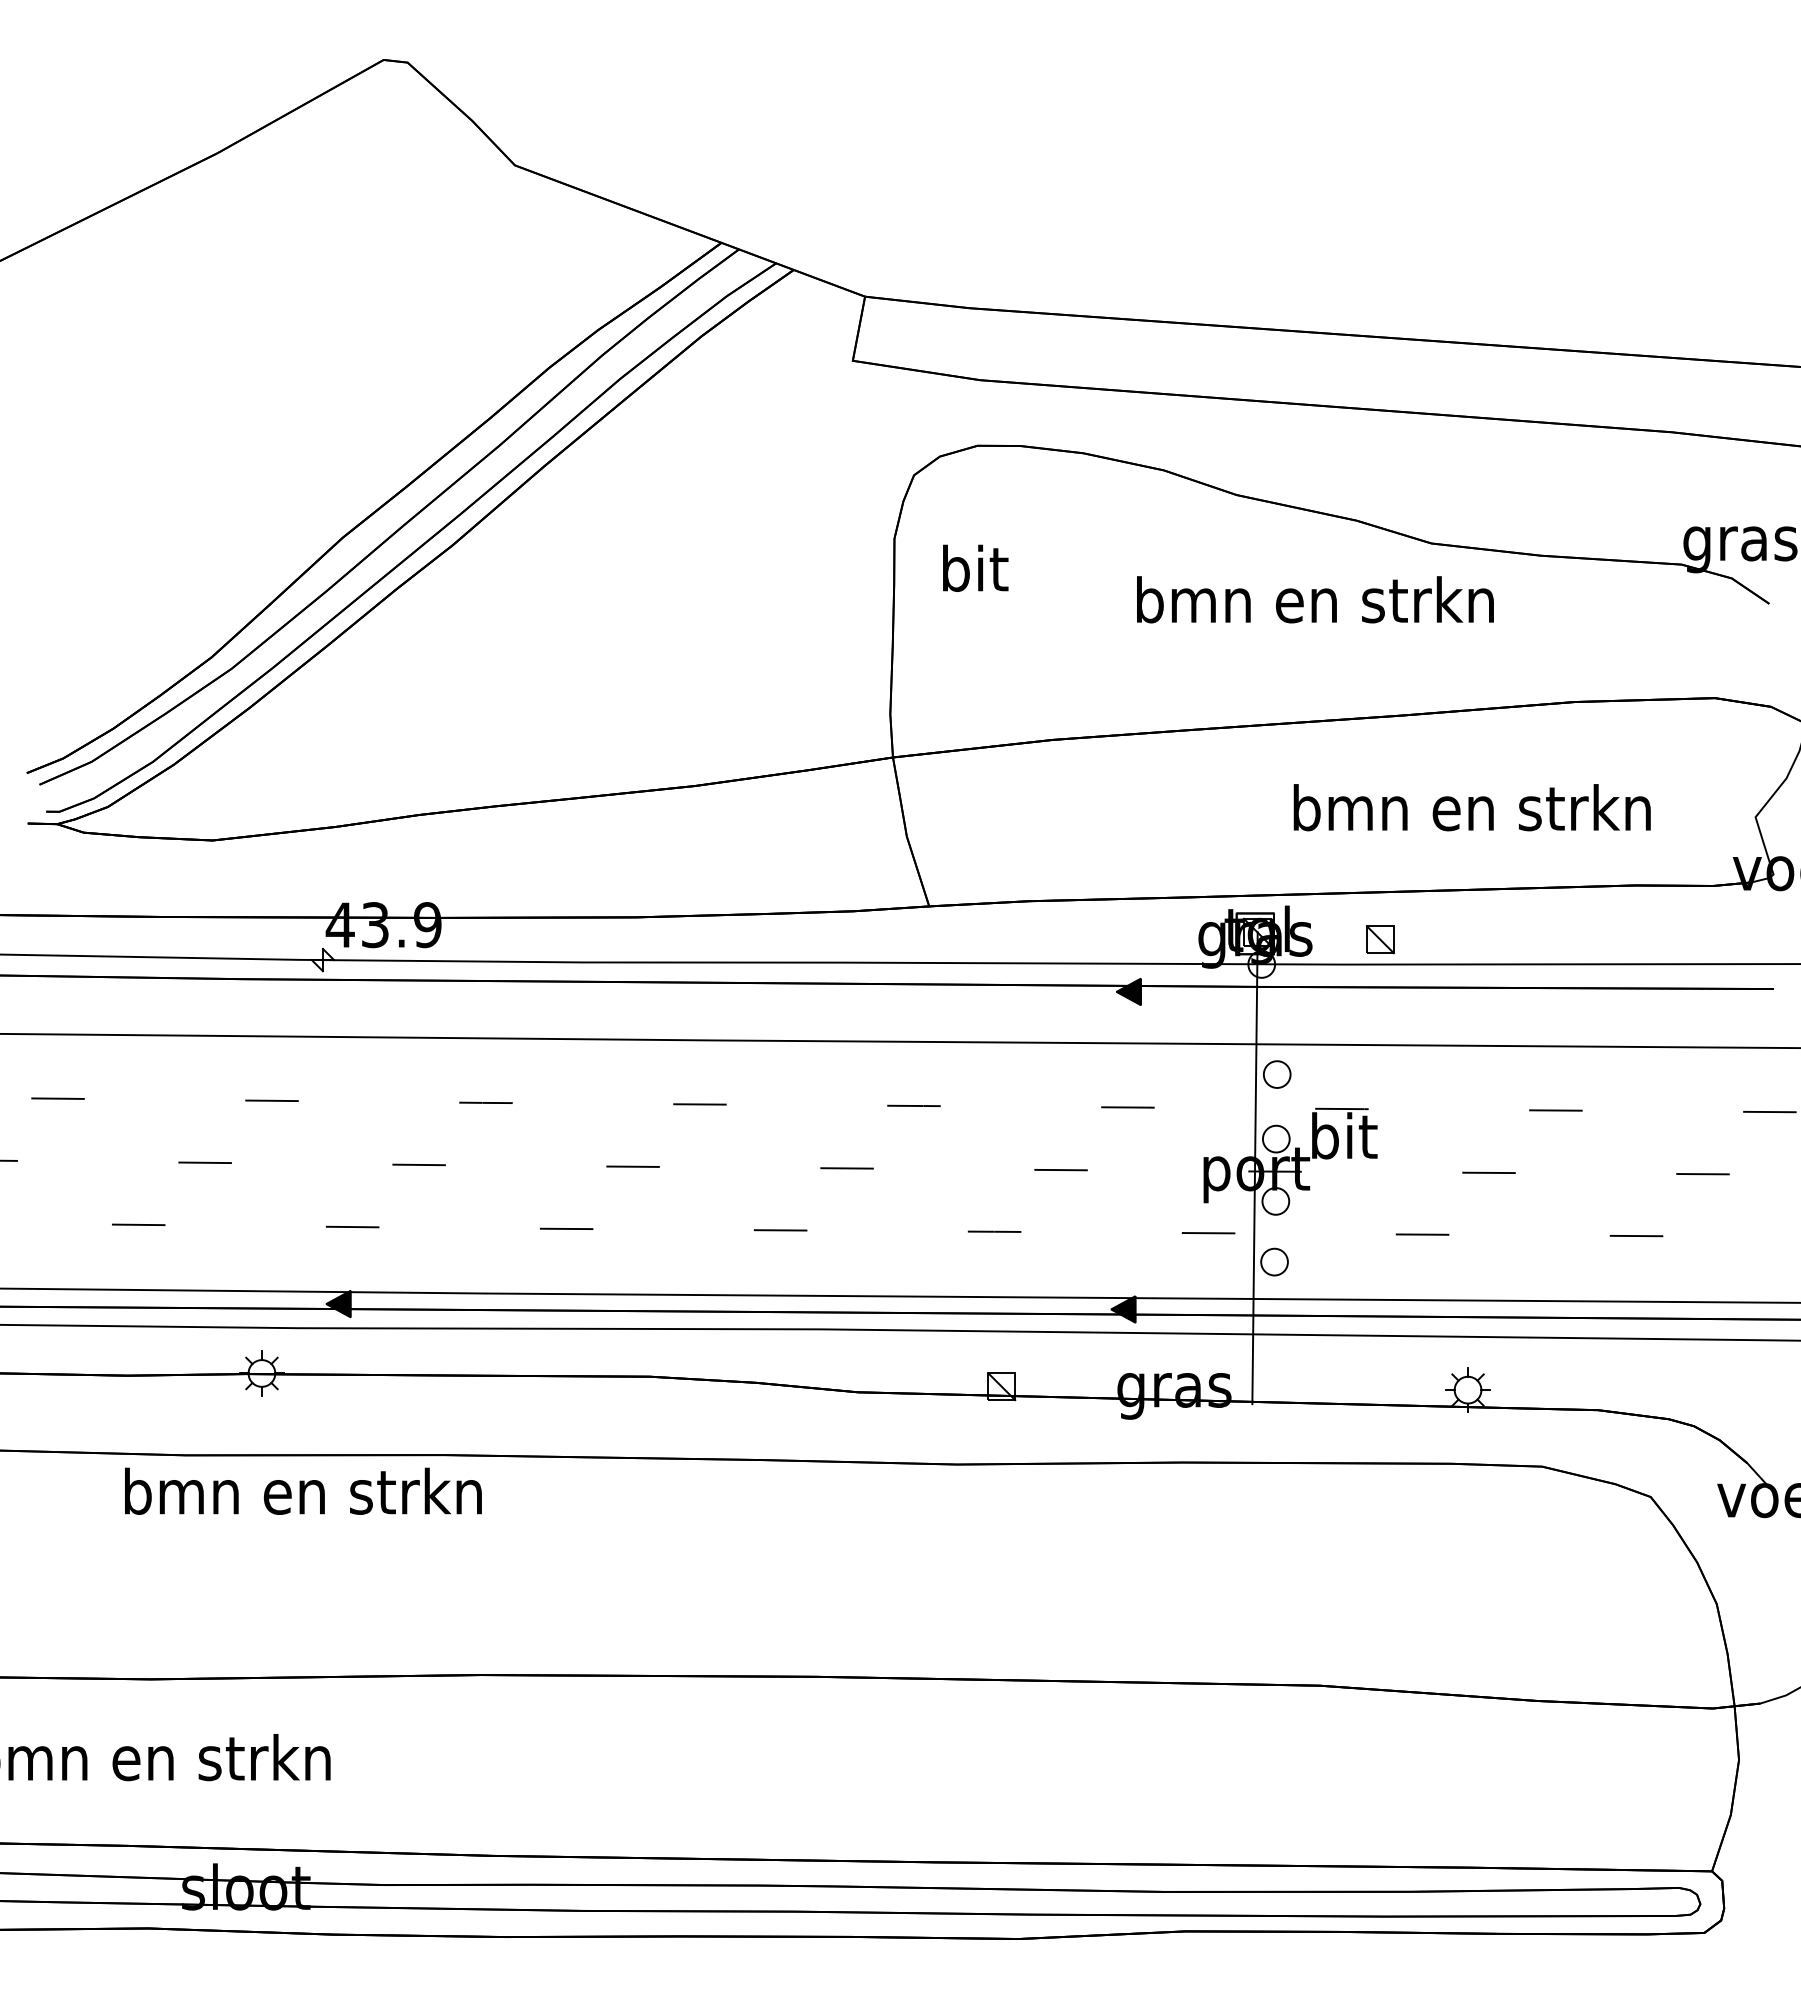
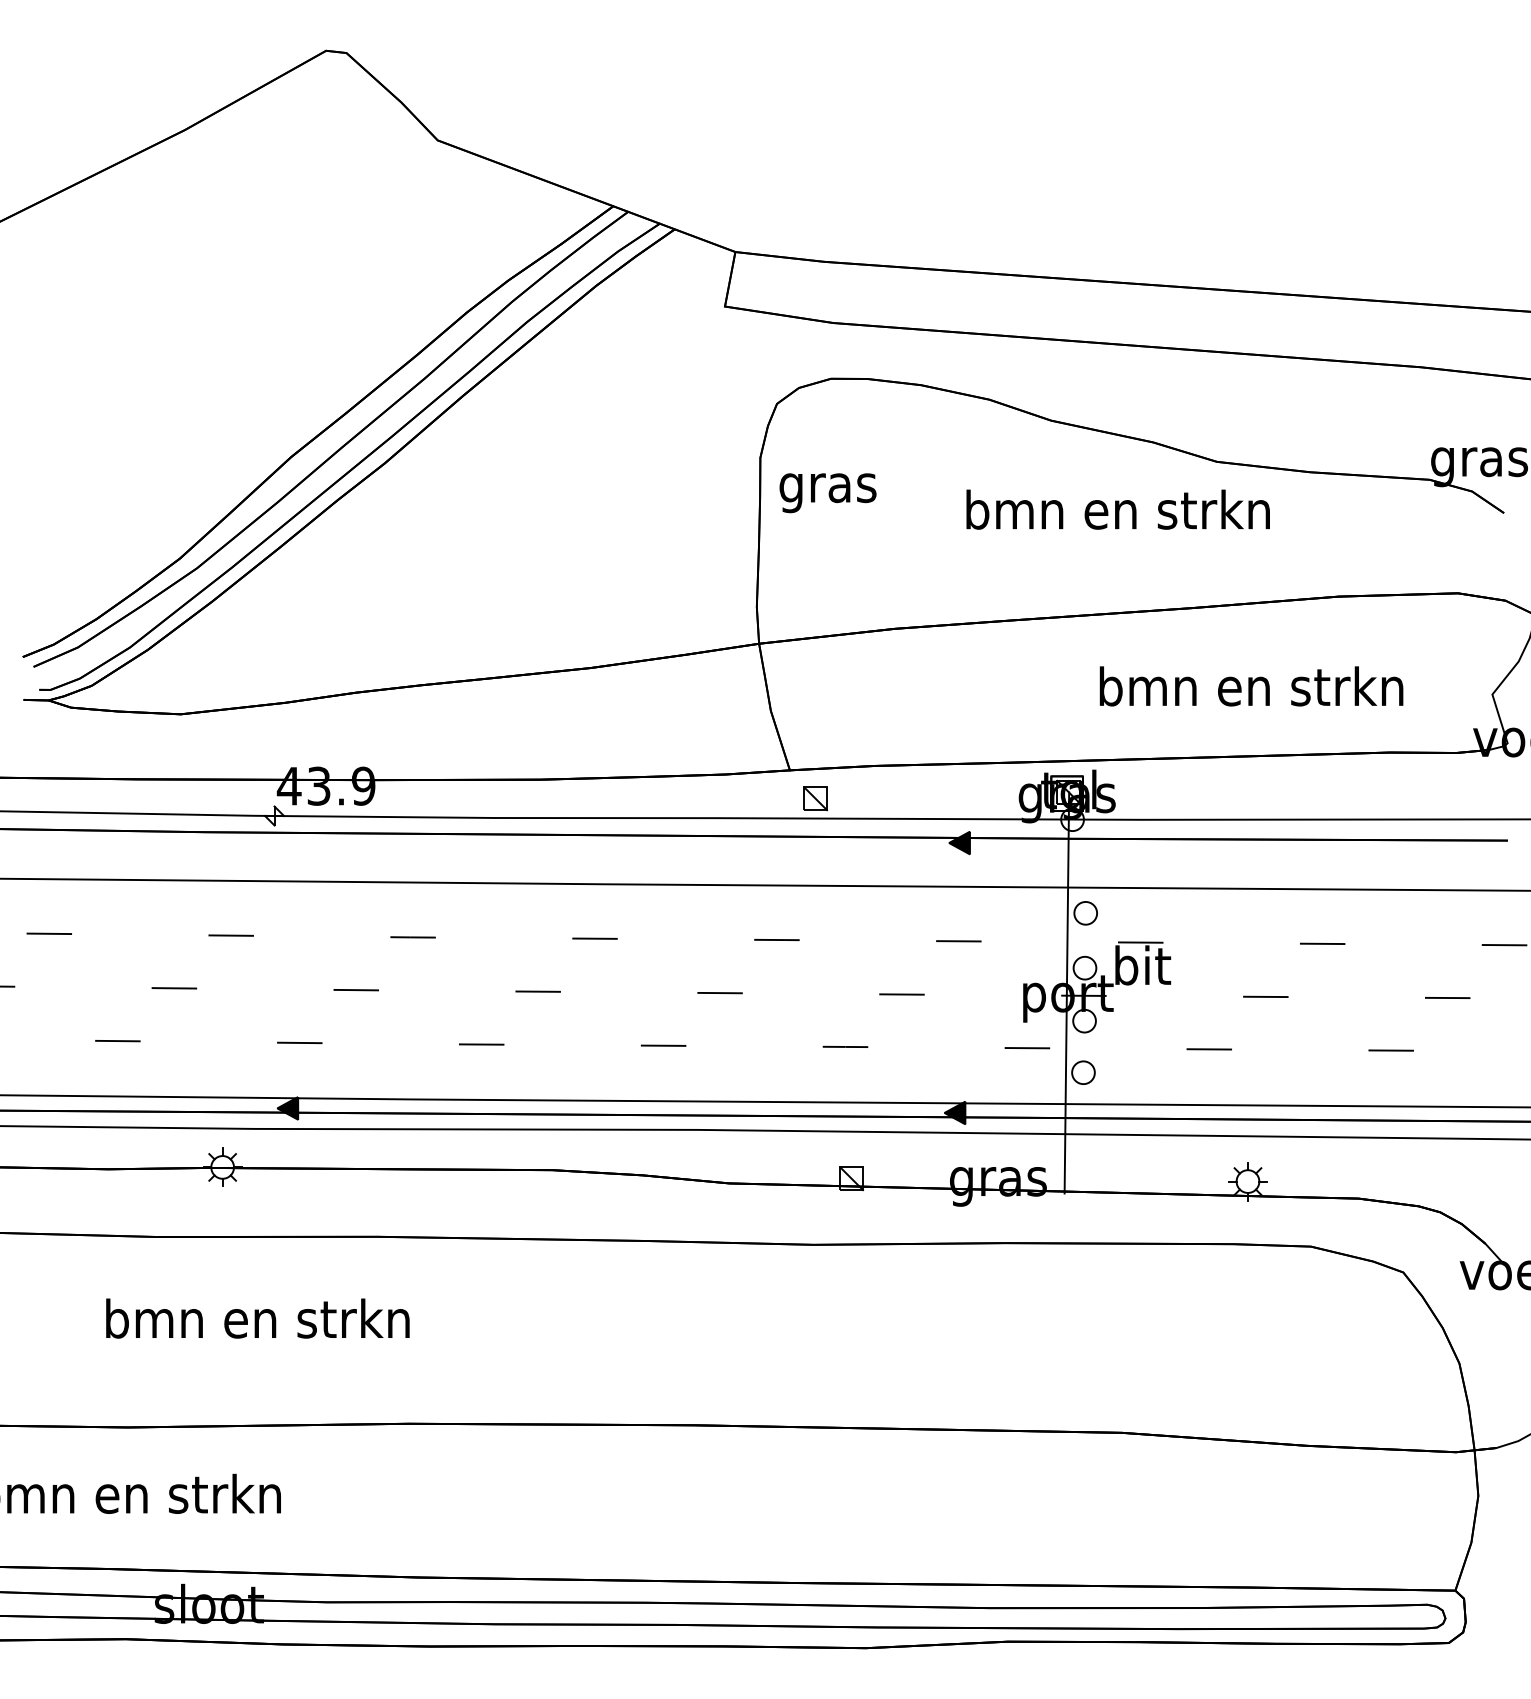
text: (974, 573) -> (828, 487), bit -> gras
part: (1380, 939) -> (815, 798), moved
text: (303, 1490) -> (257, 1317), moved

